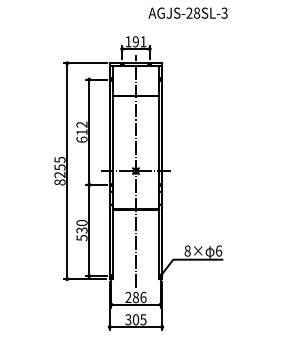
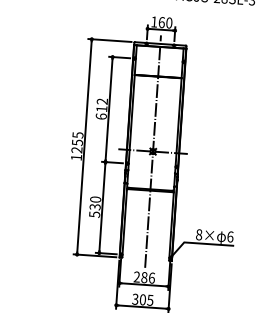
text: (139, 41) -> (165, 22), 191 -> 160
text: (59, 182) -> (75, 157), 8255 -> 1255

